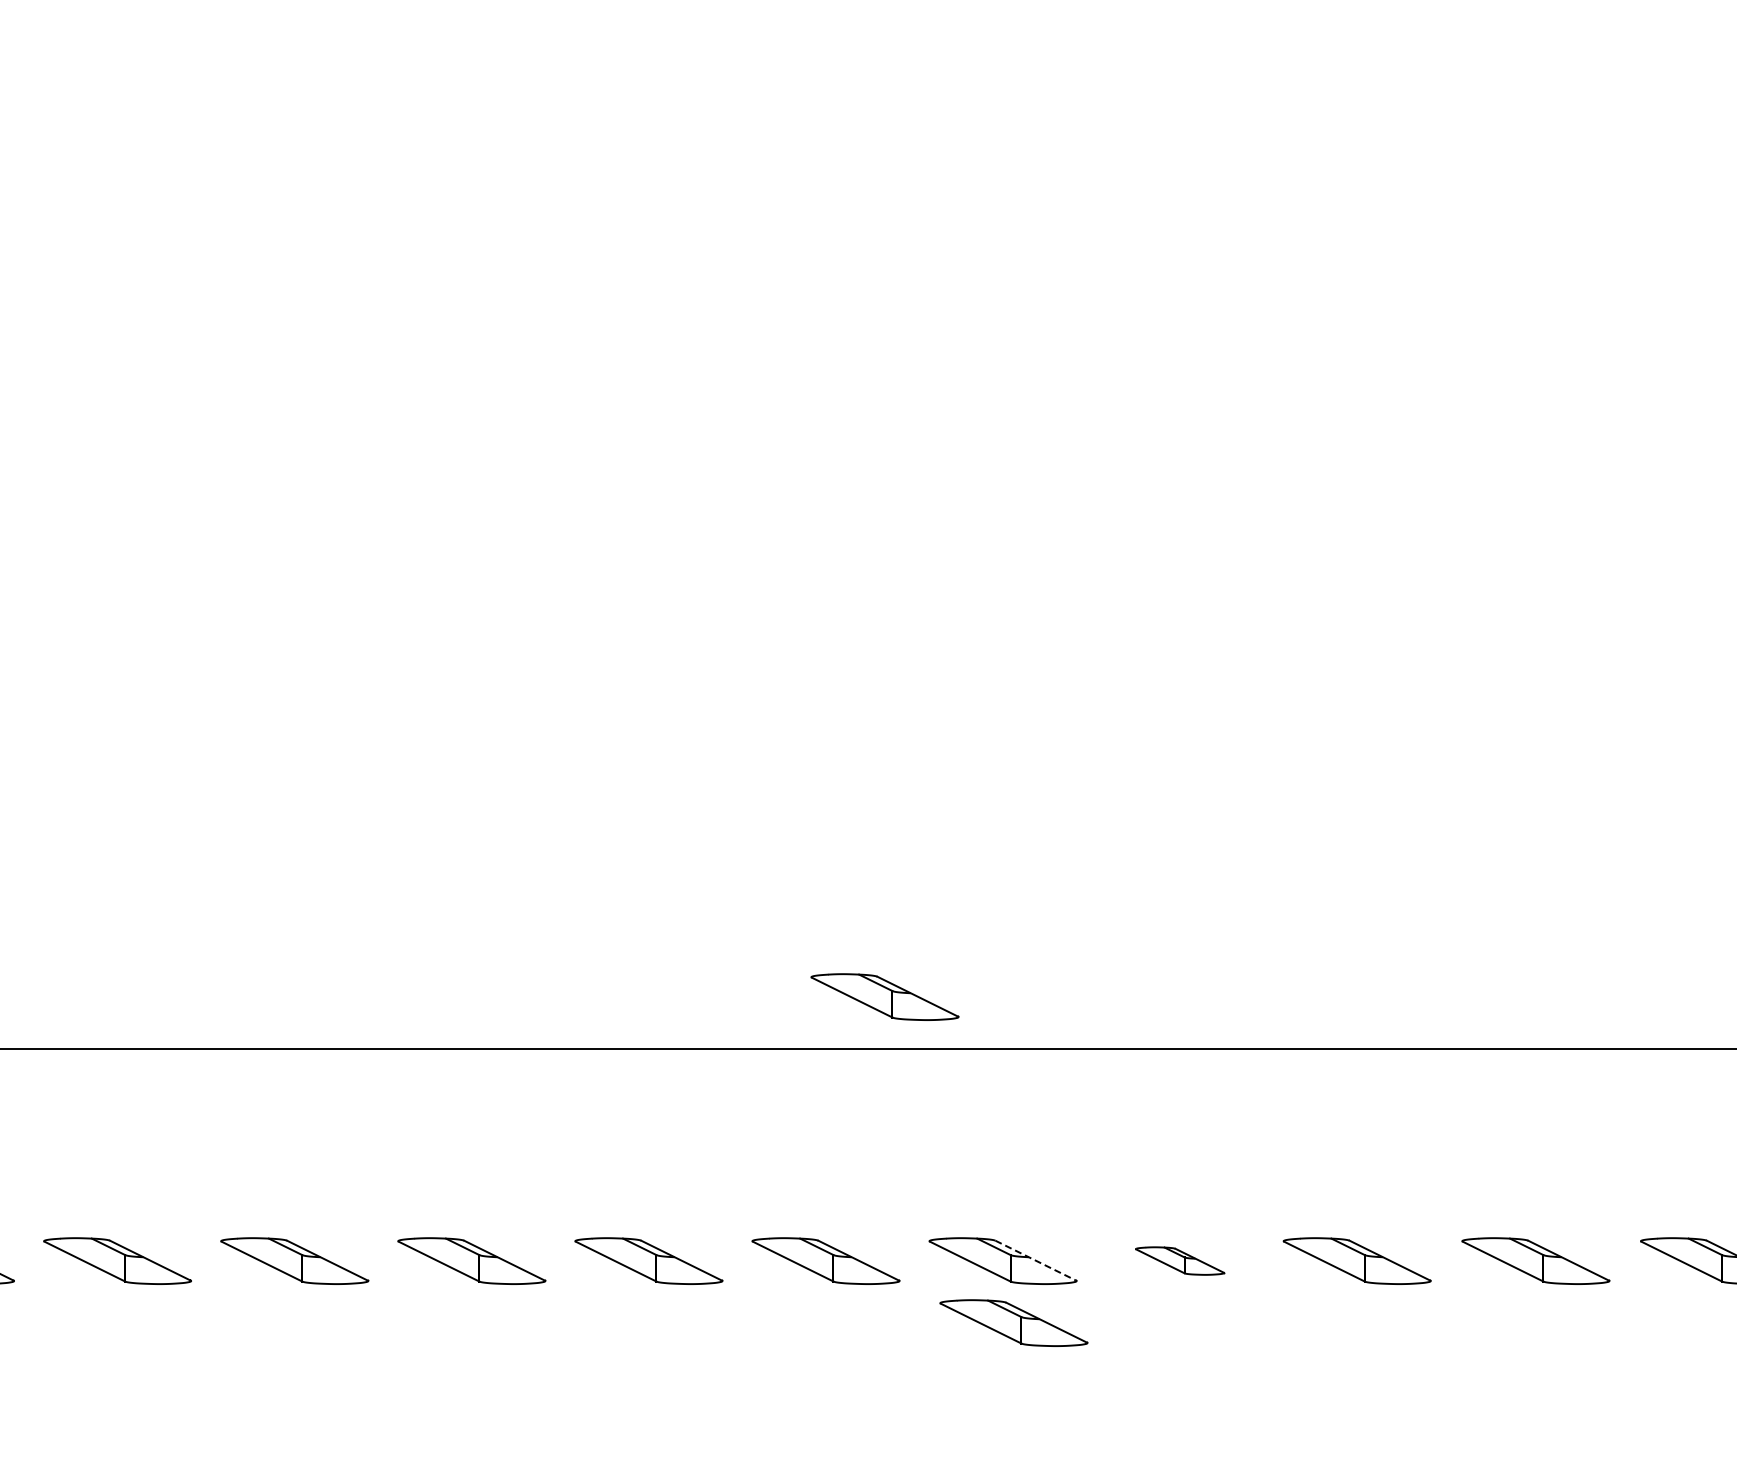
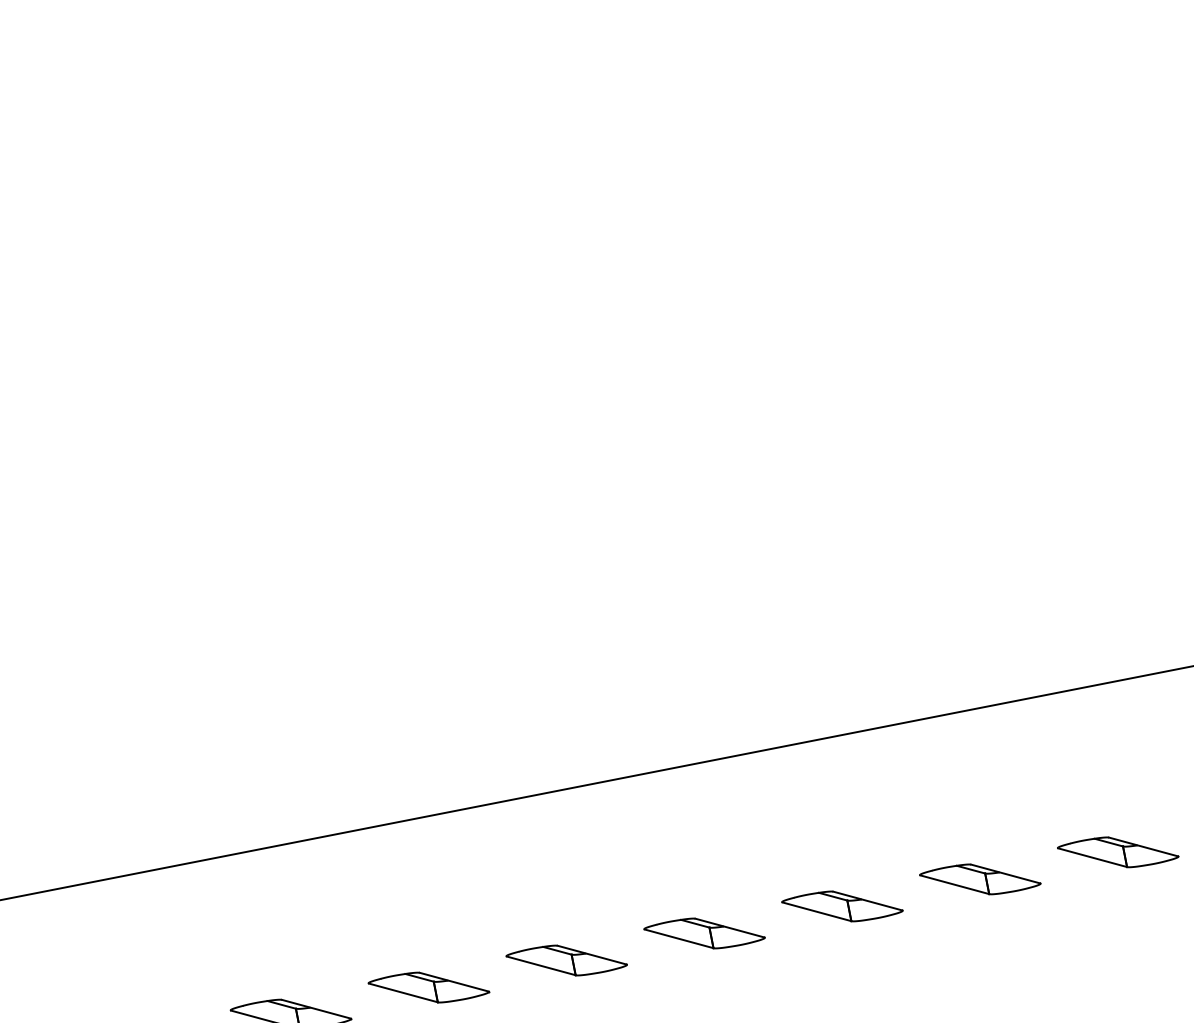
part: (884, 996) -> (709, 718), removed
line: (1035, 1260) -> (867, 900), dashed -> solid
part: (1179, 1260) -> (979, 878), size x1.67
part: (1013, 1322) -> (859, 952), removed

